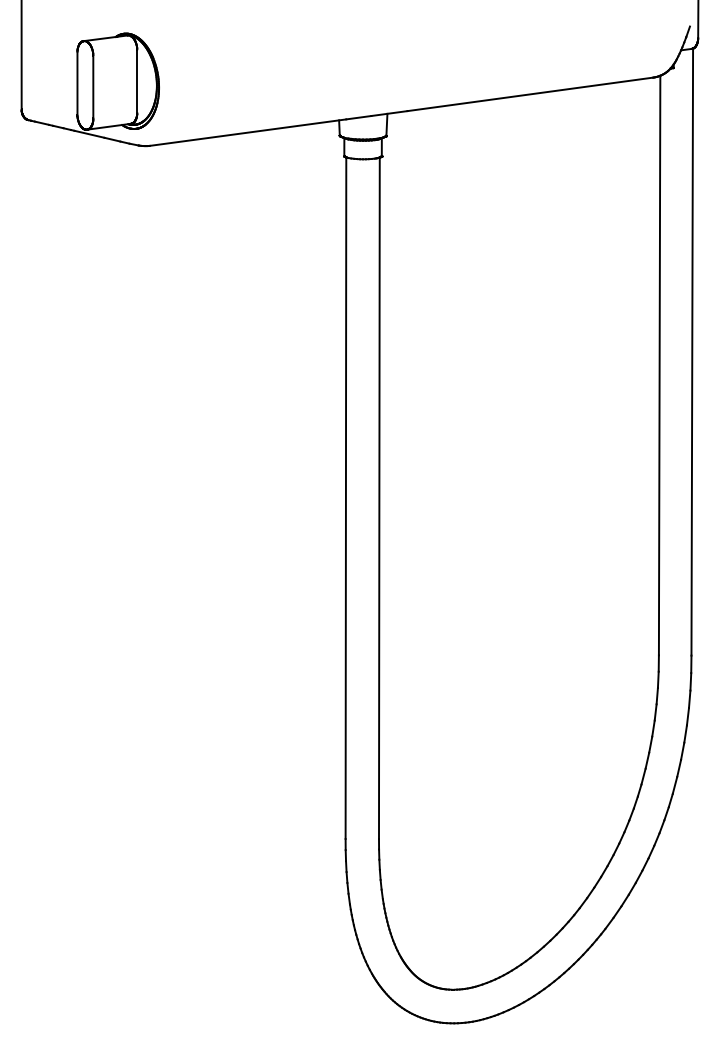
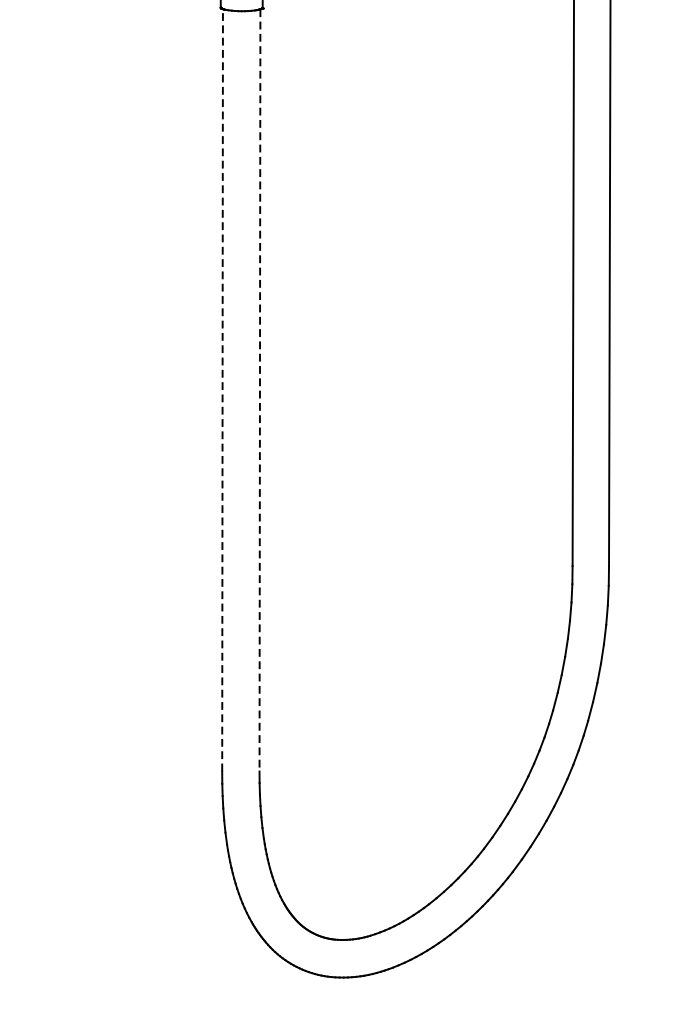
line: (345, 498) -> (222, 390), solid -> dashed
line: (379, 498) -> (260, 390), solid -> dashed

